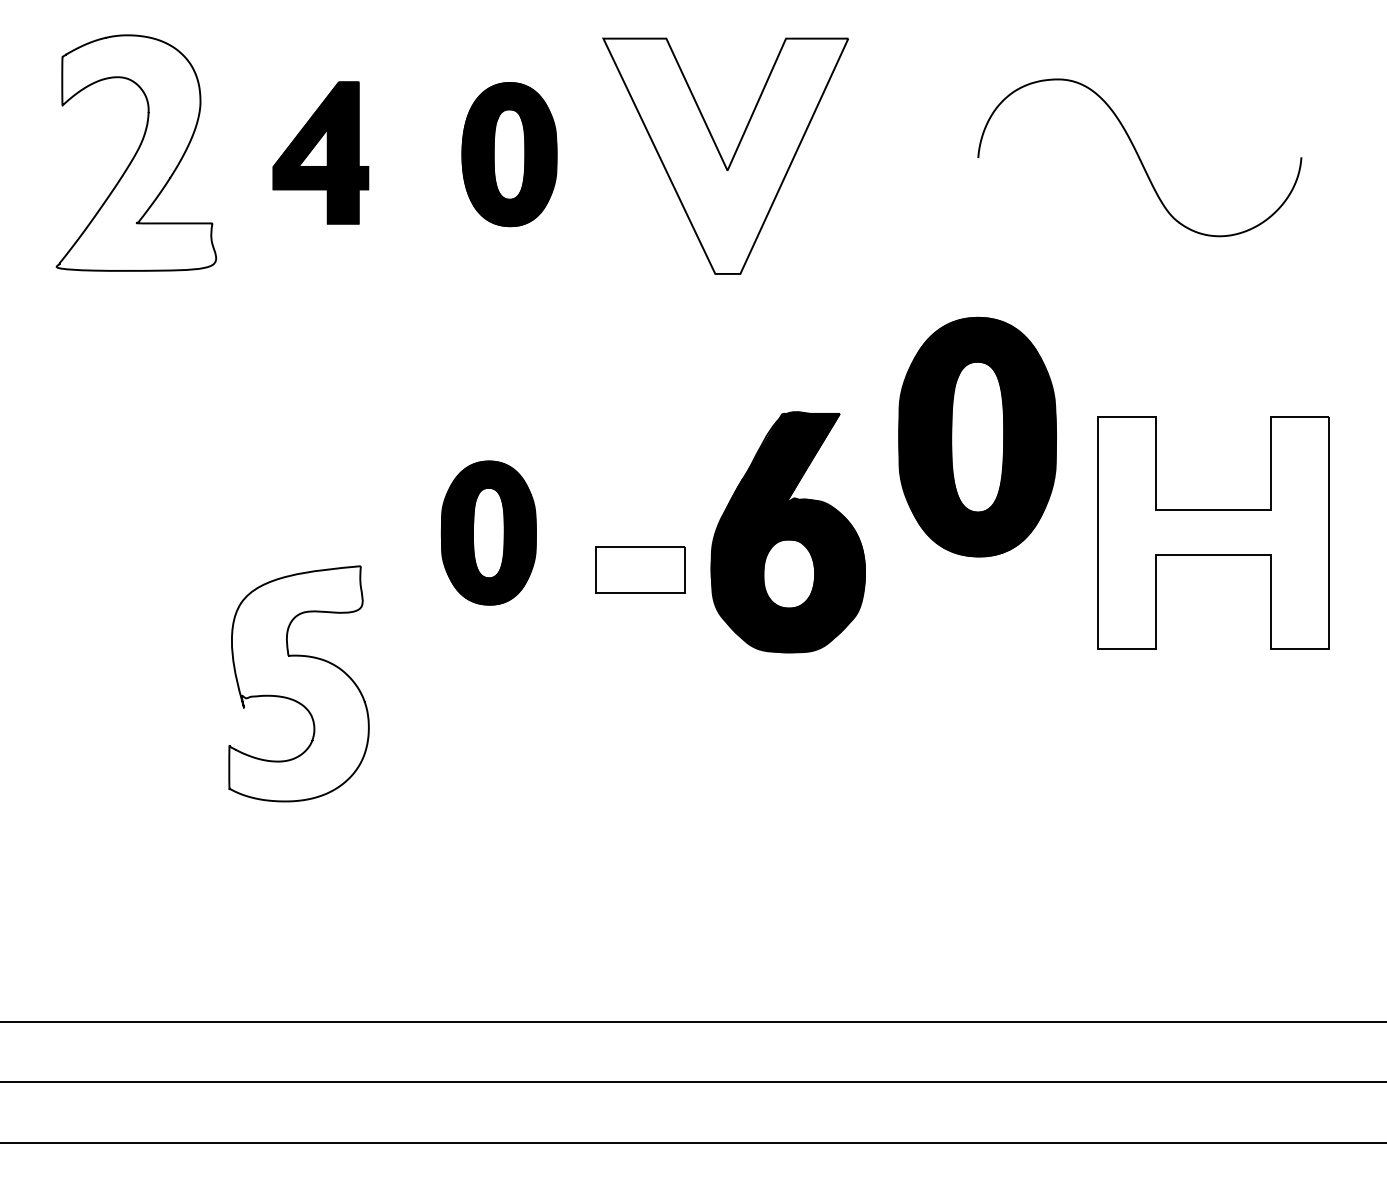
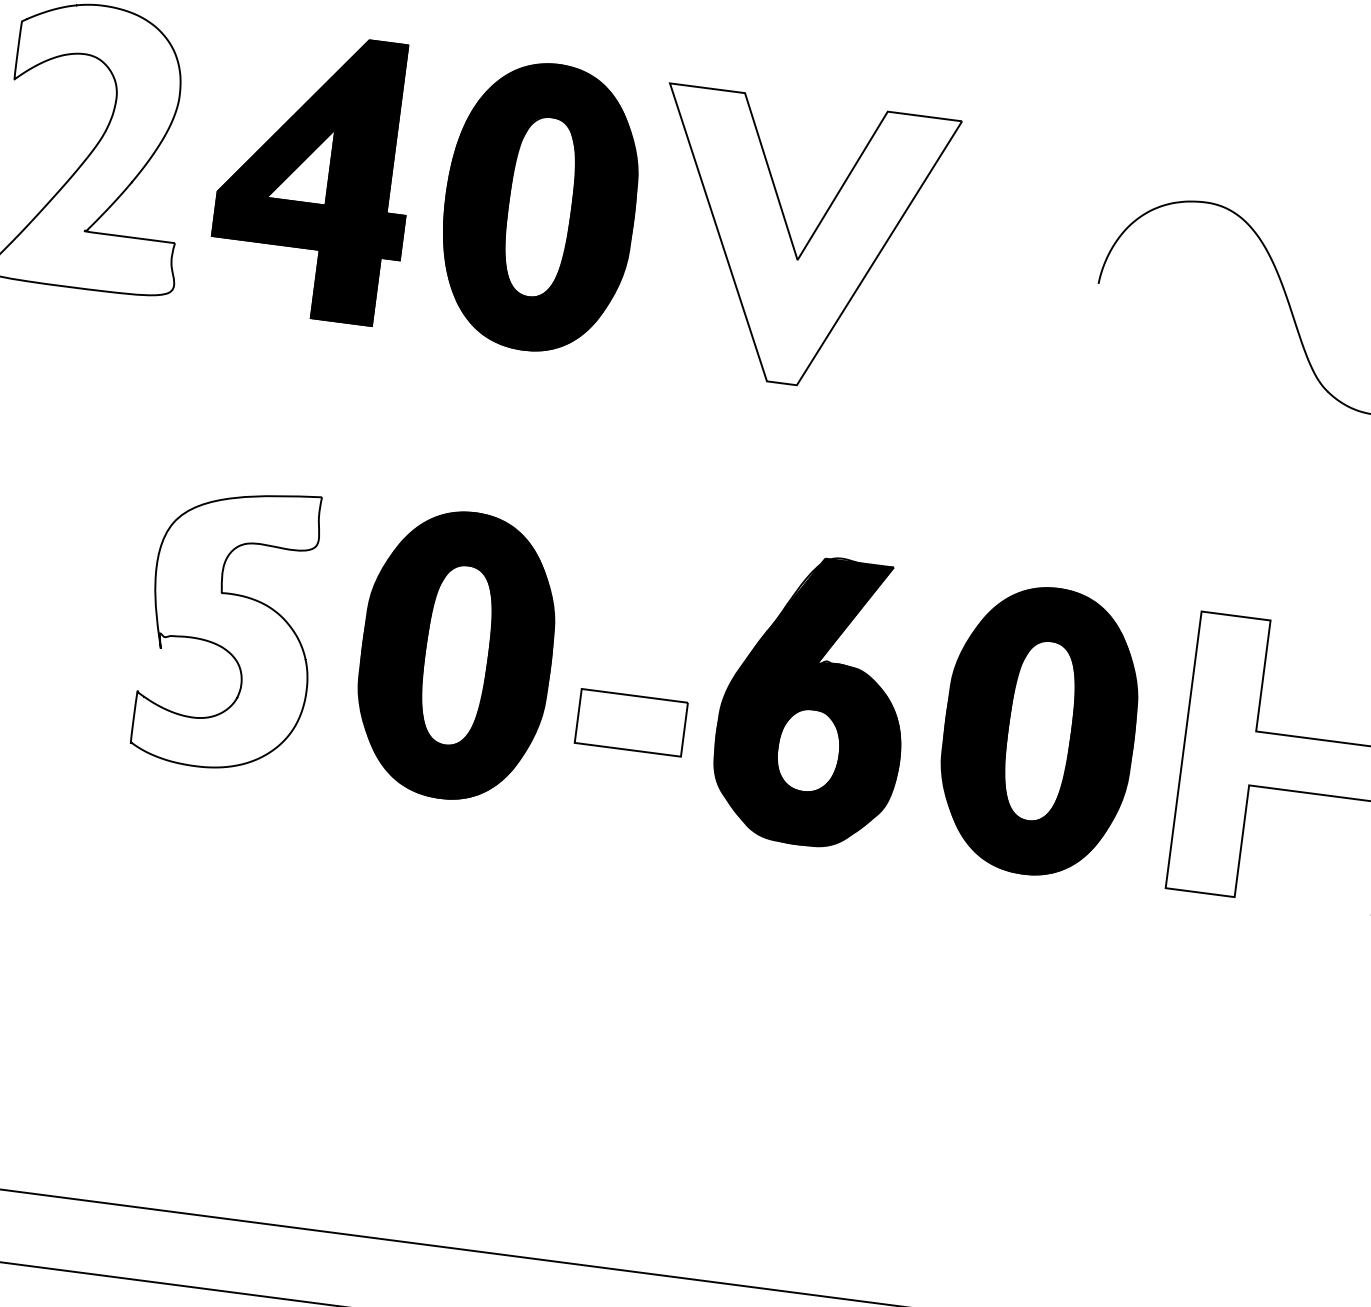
part: (320, 152) -> (314, 175), size x1.67
part: (509, 154) -> (540, 207), size x1.67
part: (977, 436) -> (1039, 730), moved
part: (488, 532) -> (456, 654), size x1.67
part: (298, 683) -> (229, 627), moved

